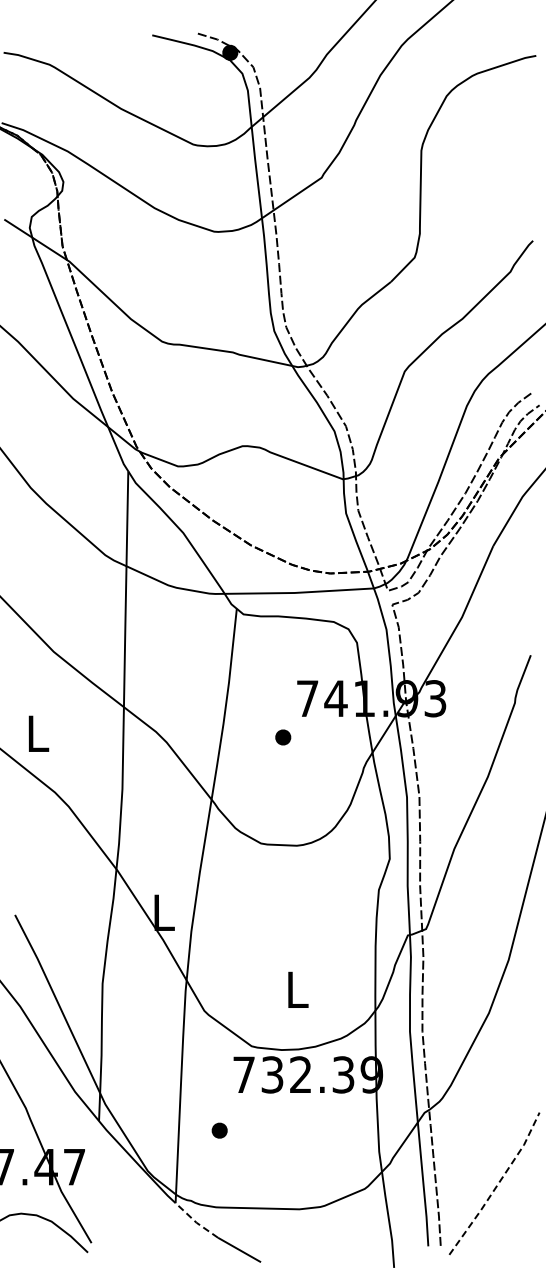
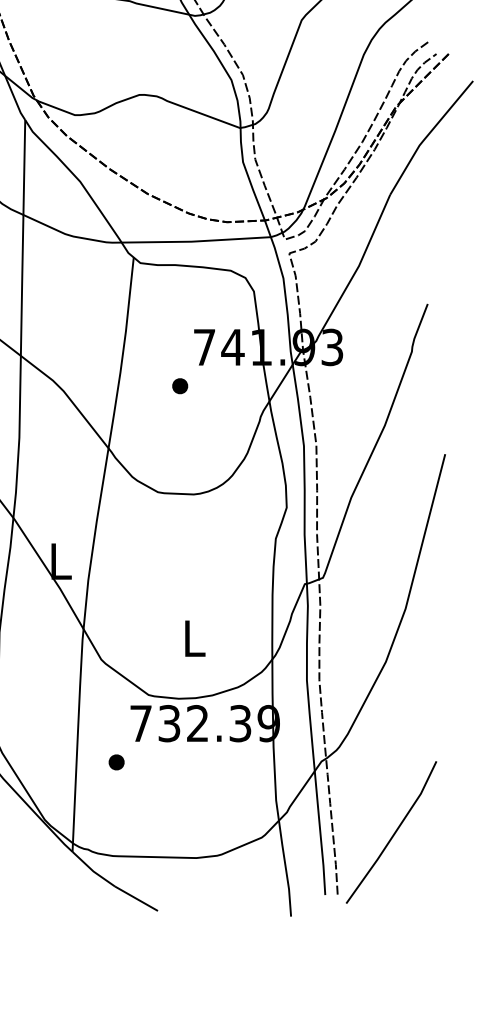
part: (219, 1130) -> (116, 762), moved
line: (497, 1185) -> (394, 834), dashed -> solid
line: (195, 1222) -> (92, 871), dashed -> solid

